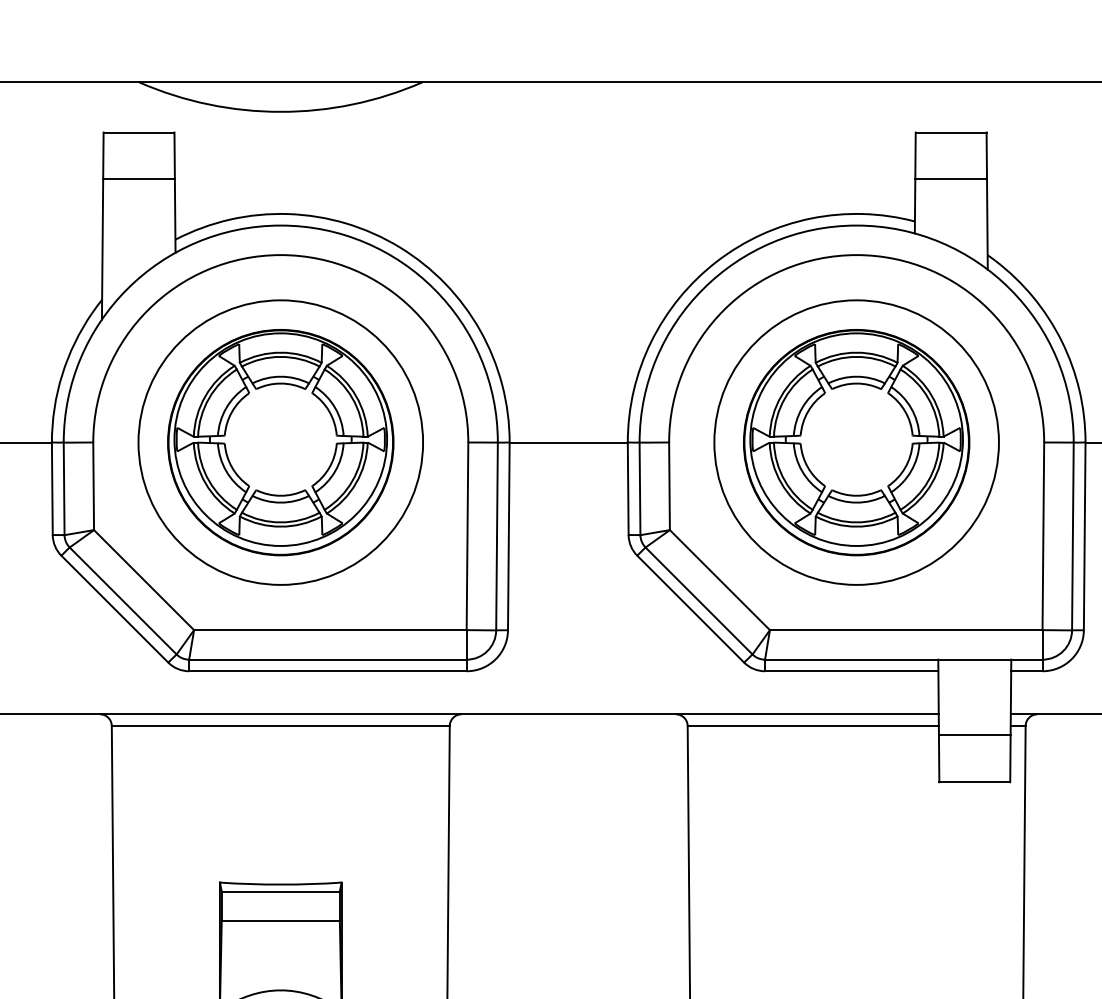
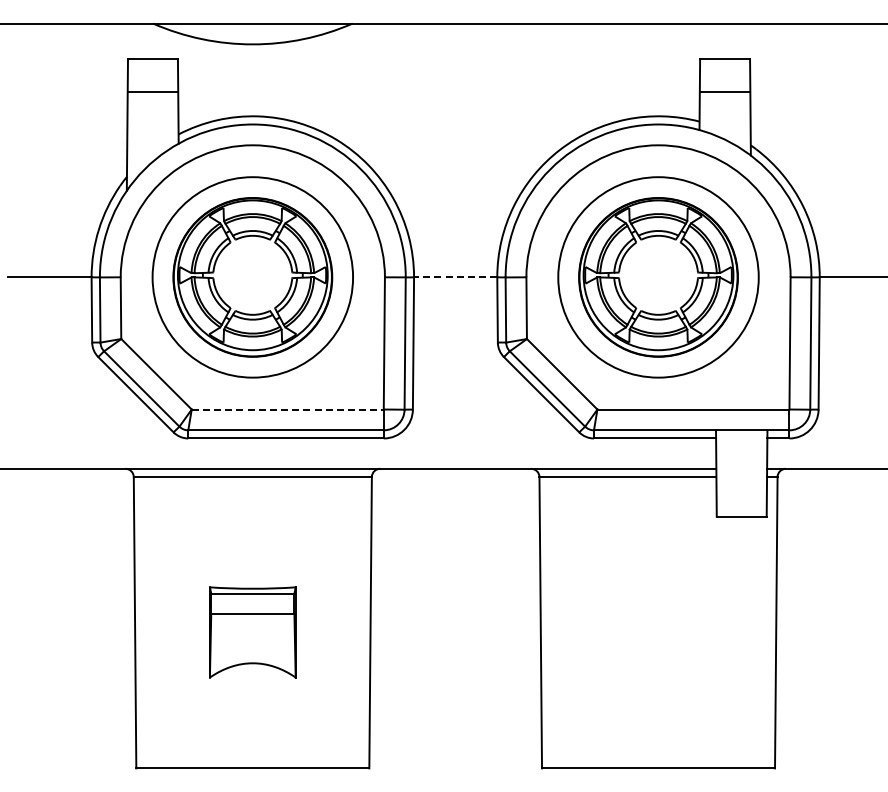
line: (568, 442) -> (455, 277), solid -> dashed
line: (331, 630) -> (288, 409), solid -> dashed
line: (974, 735) -> (741, 483), removed

